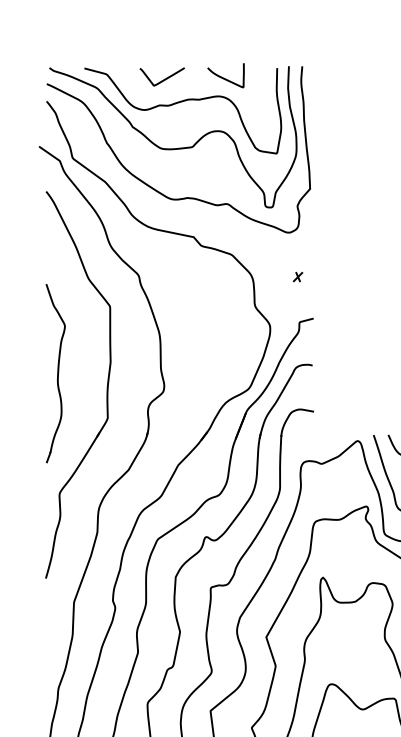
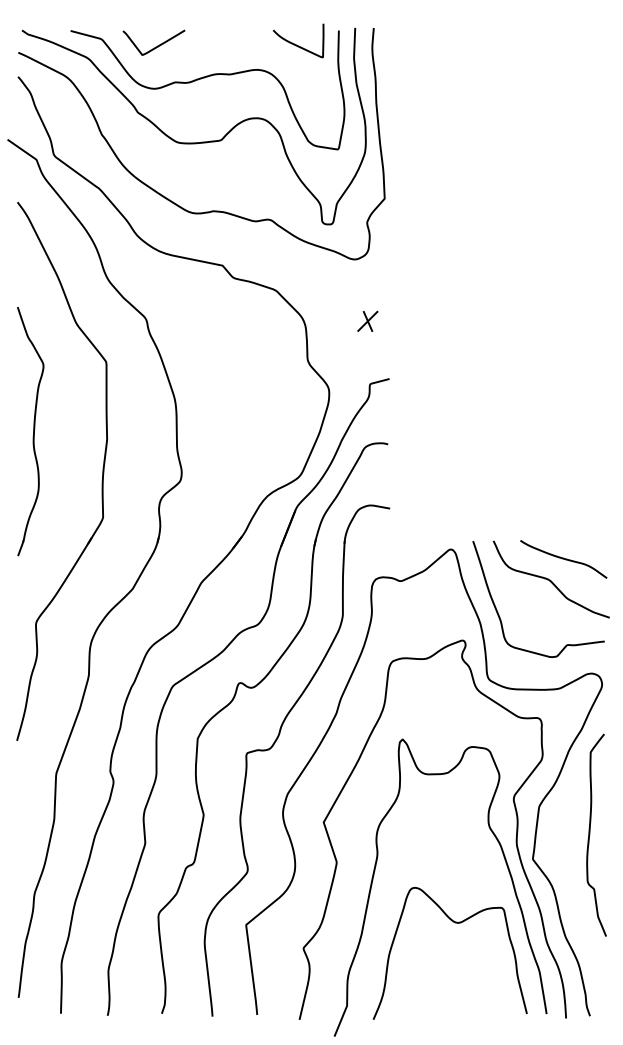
curve: (224, 78) -> (296, 44), moved
curve: (163, 79) -> (155, 46), moved
part: (297, 276) -> (367, 320), size x1.67
part: (55, 373) -> (30, 431), moved

